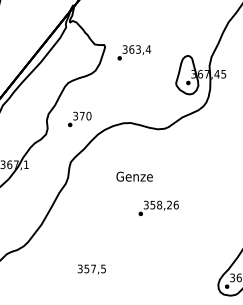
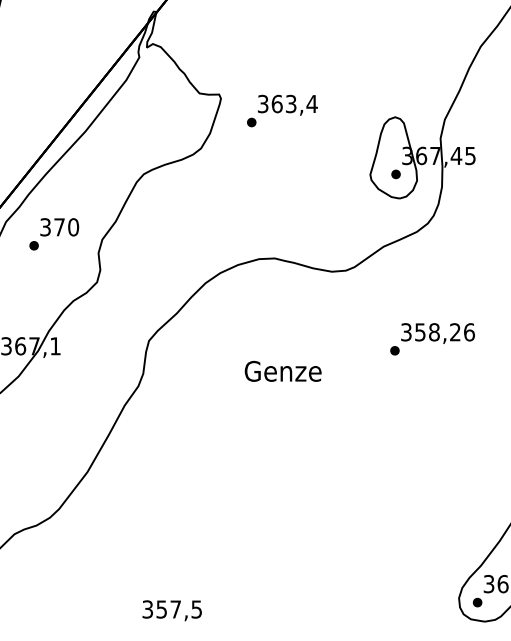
text: (79, 119) -> (53, 234), moved
text: (158, 207) -> (432, 337), moved
text: (91, 269) -> (171, 610), moved

